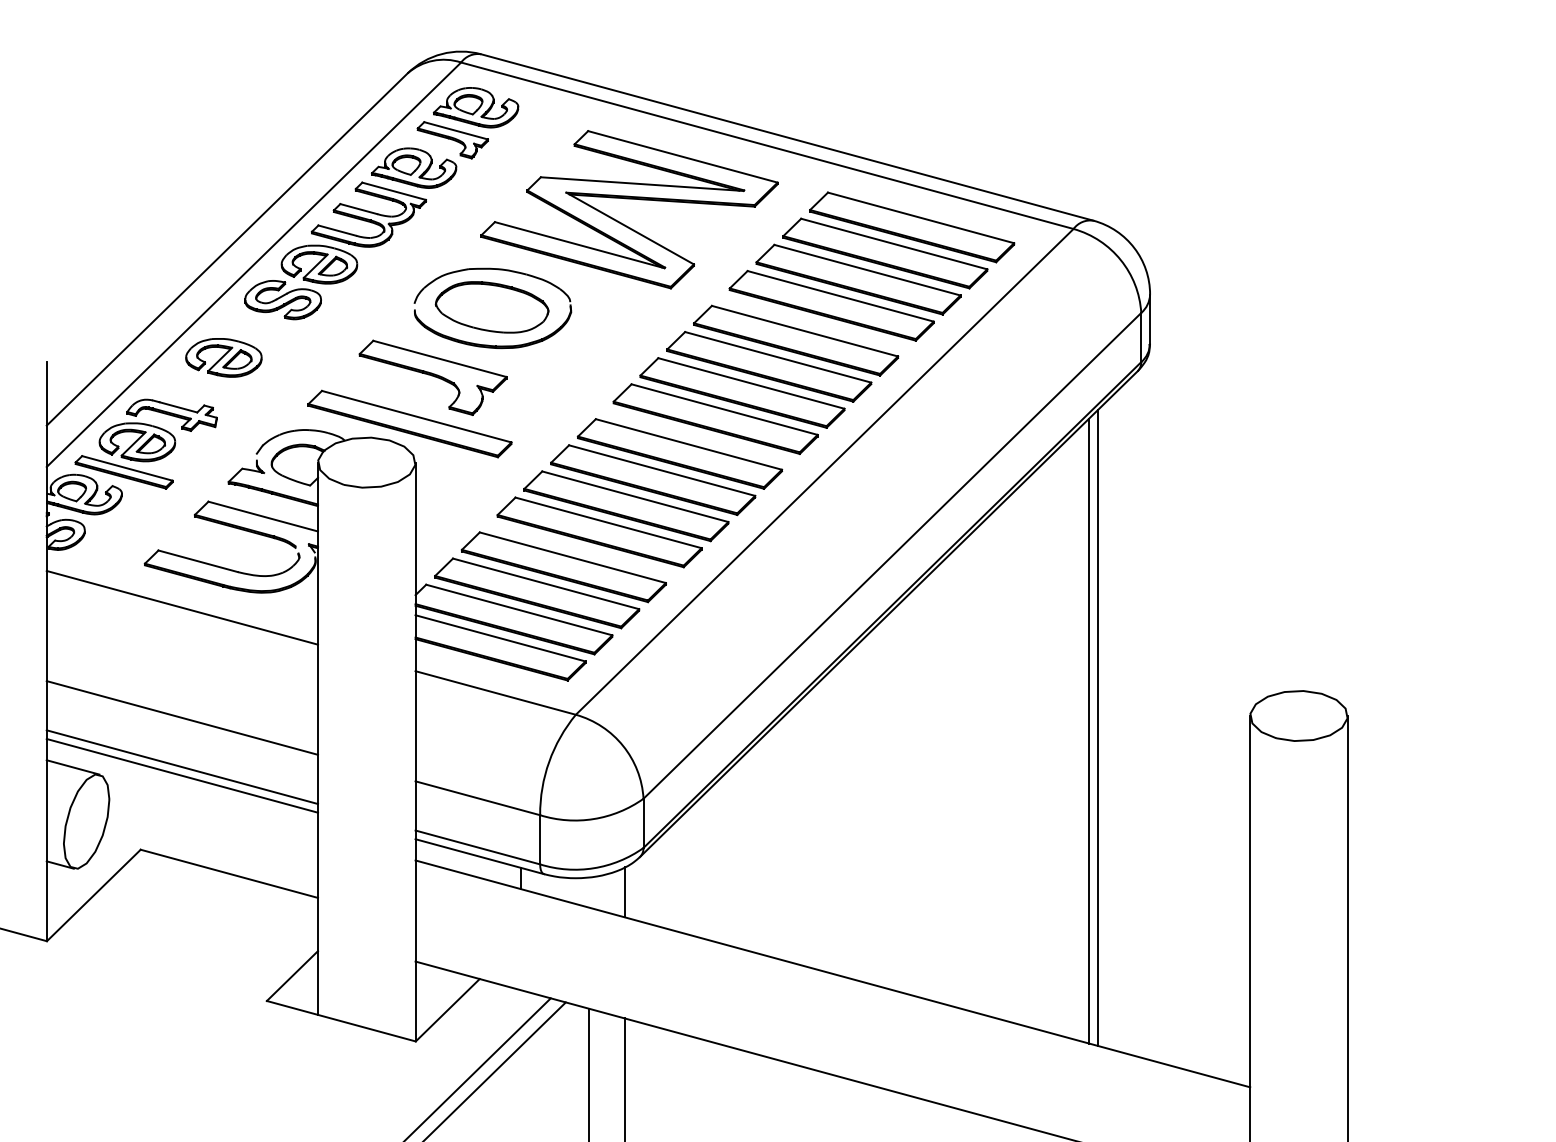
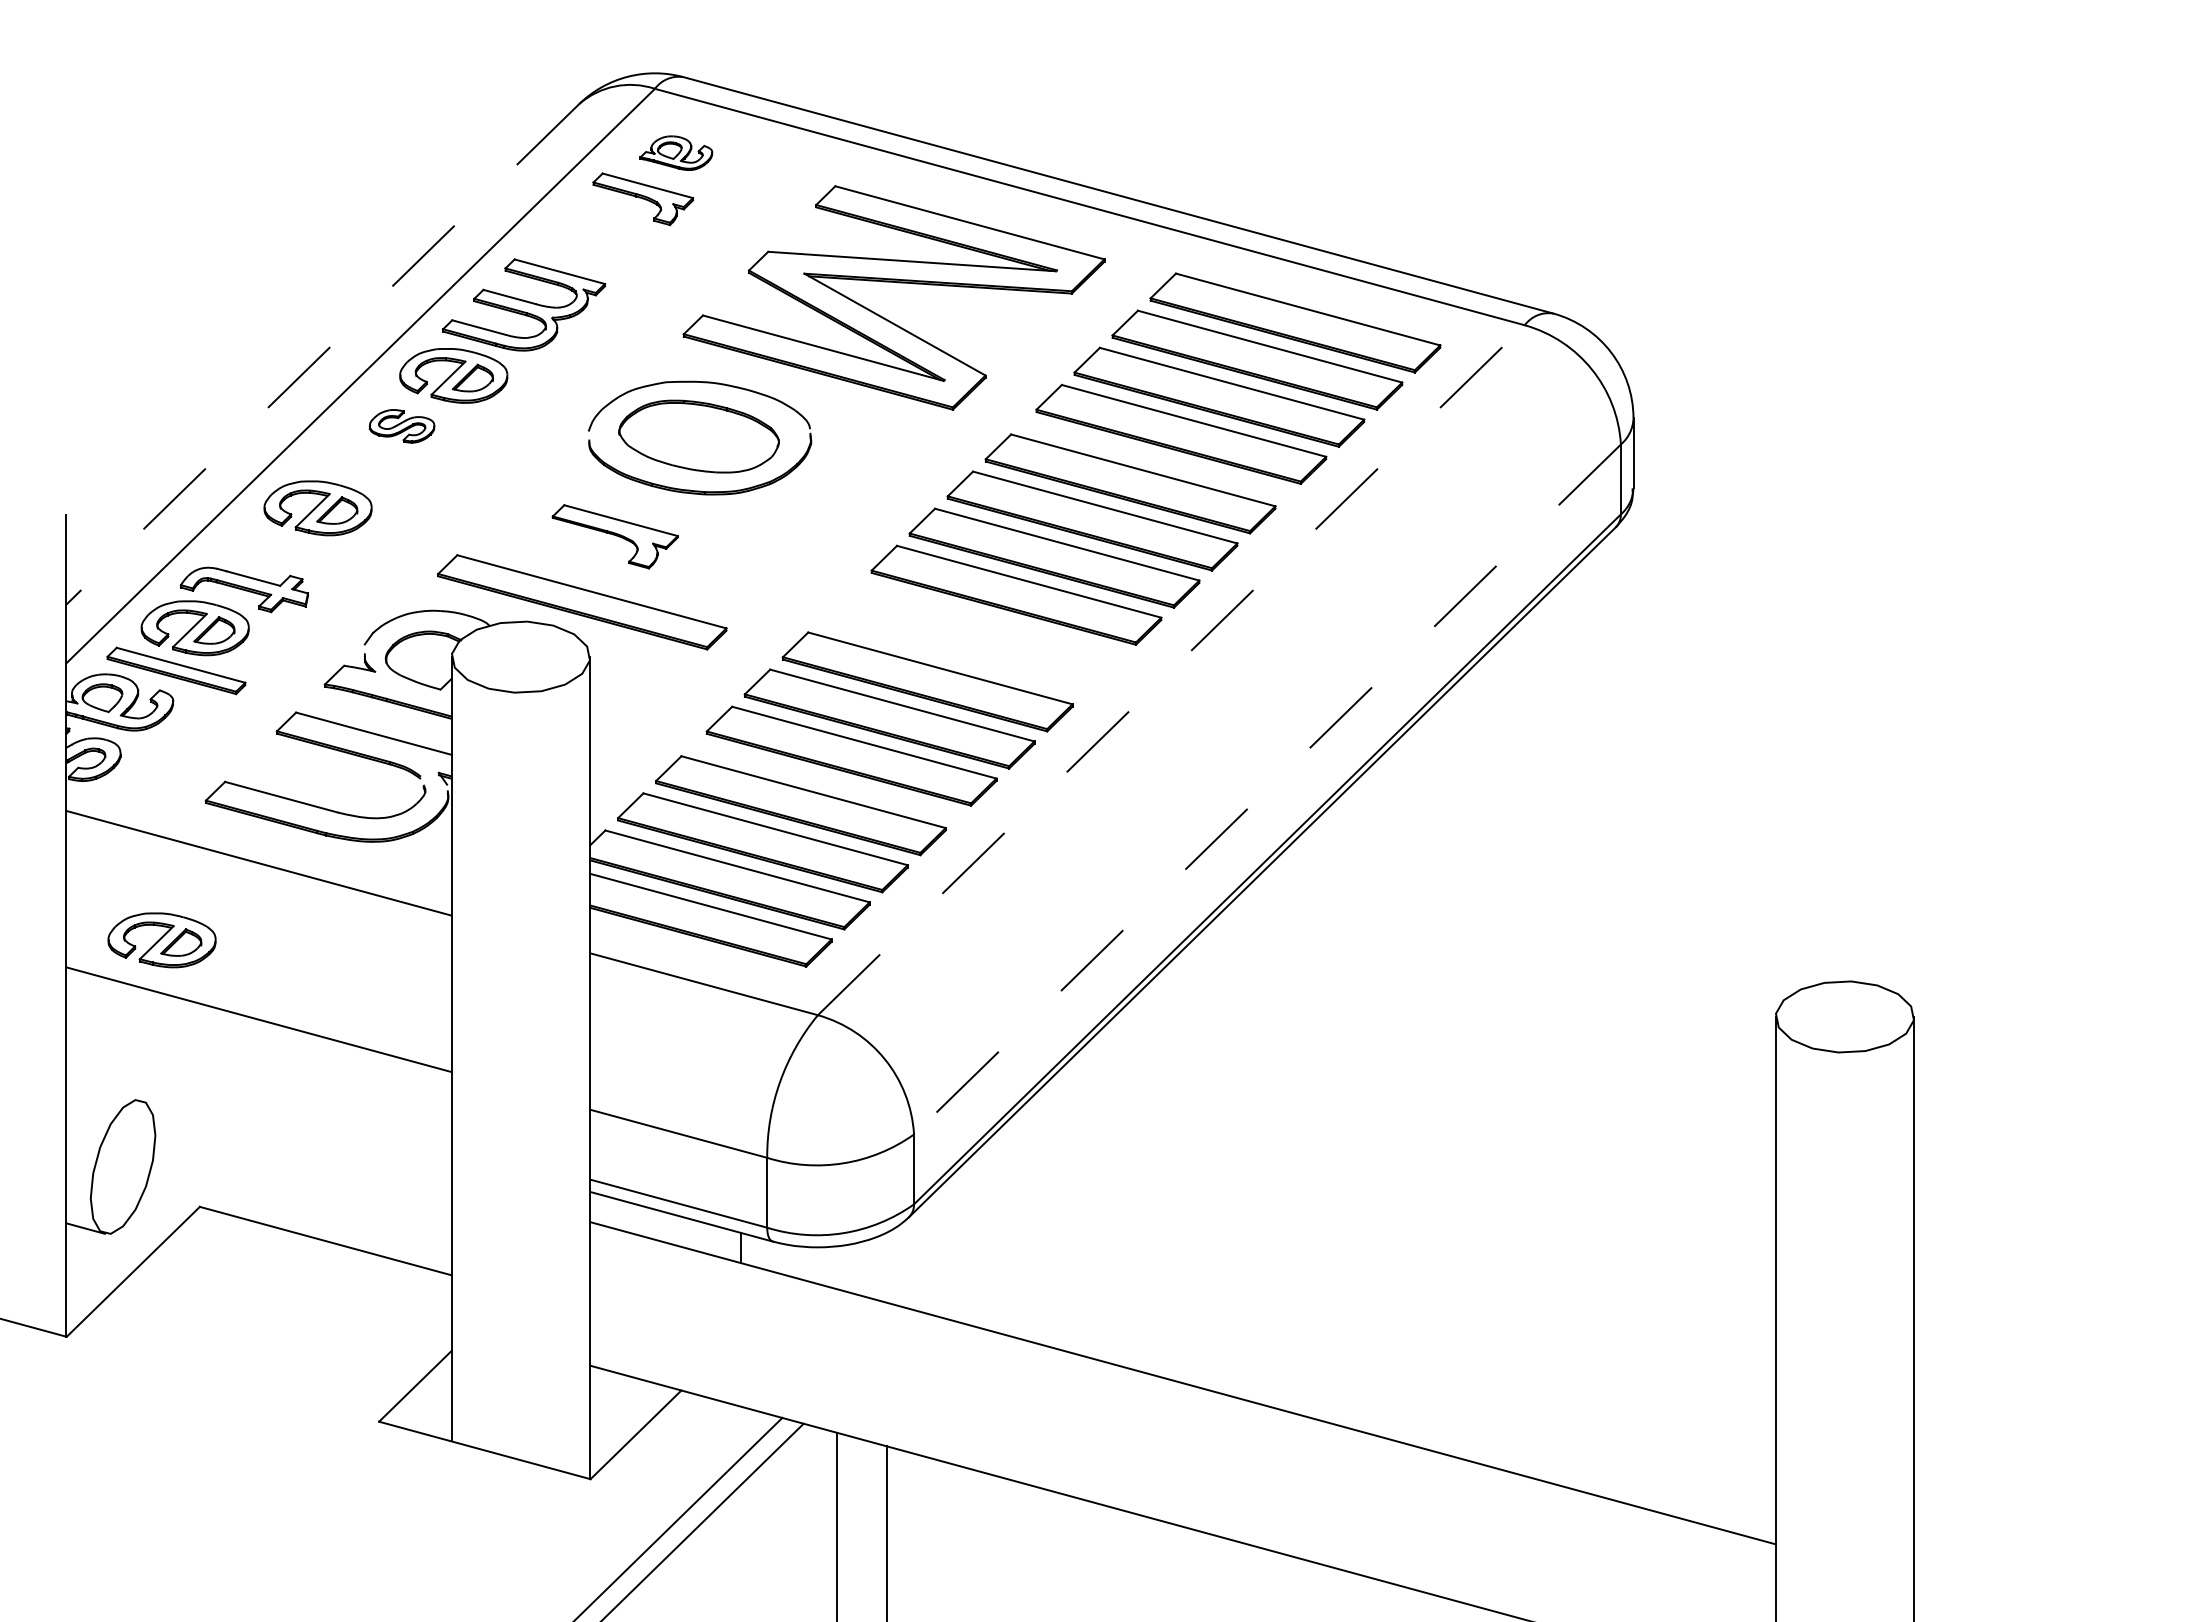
part: (476, 108) -> (676, 153), size x0.6
part: (414, 167) -> (588, 238), removed
line: (227, 249) -> (322, 354), solid -> dashed
part: (282, 300) -> (401, 426), size x0.6
part: (433, 377) -> (615, 536), size x0.6
part: (679, 453) -> (965, 644), removed
line: (824, 472) -> (1171, 670), solid -> dashed
line: (892, 555) -> (1267, 789), solid -> dashed
part: (113, 662) -> (161, 940), added
line: (1098, 727) -> (1559, 1033), removed
line: (1088, 731) -> (1546, 1038), removed
line: (72, 767) -> (103, 1089), removed
line: (181, 767) -> (258, 1089), removed
line: (181, 775) -> (258, 1101), removed
line: (624, 891) -> (887, 1266), removed

